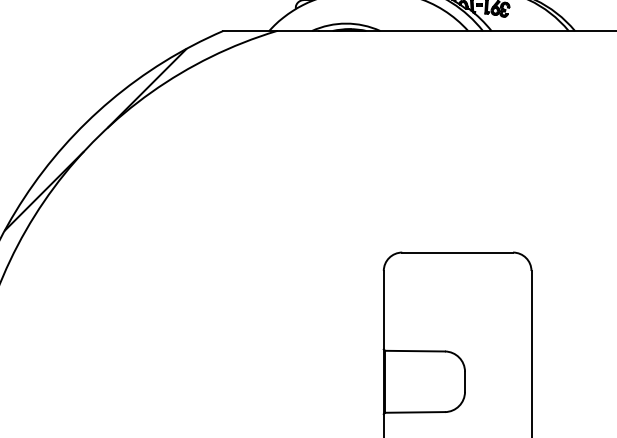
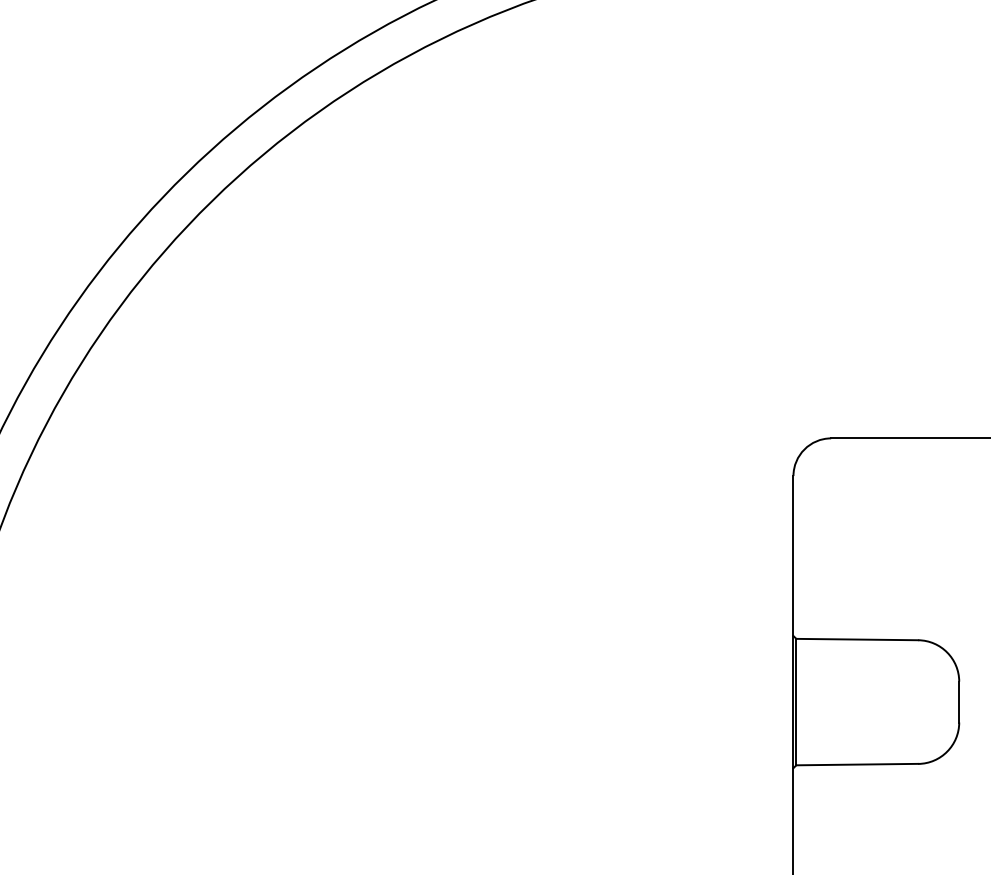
hatch: (95, 139) -> (205, 207), removed

